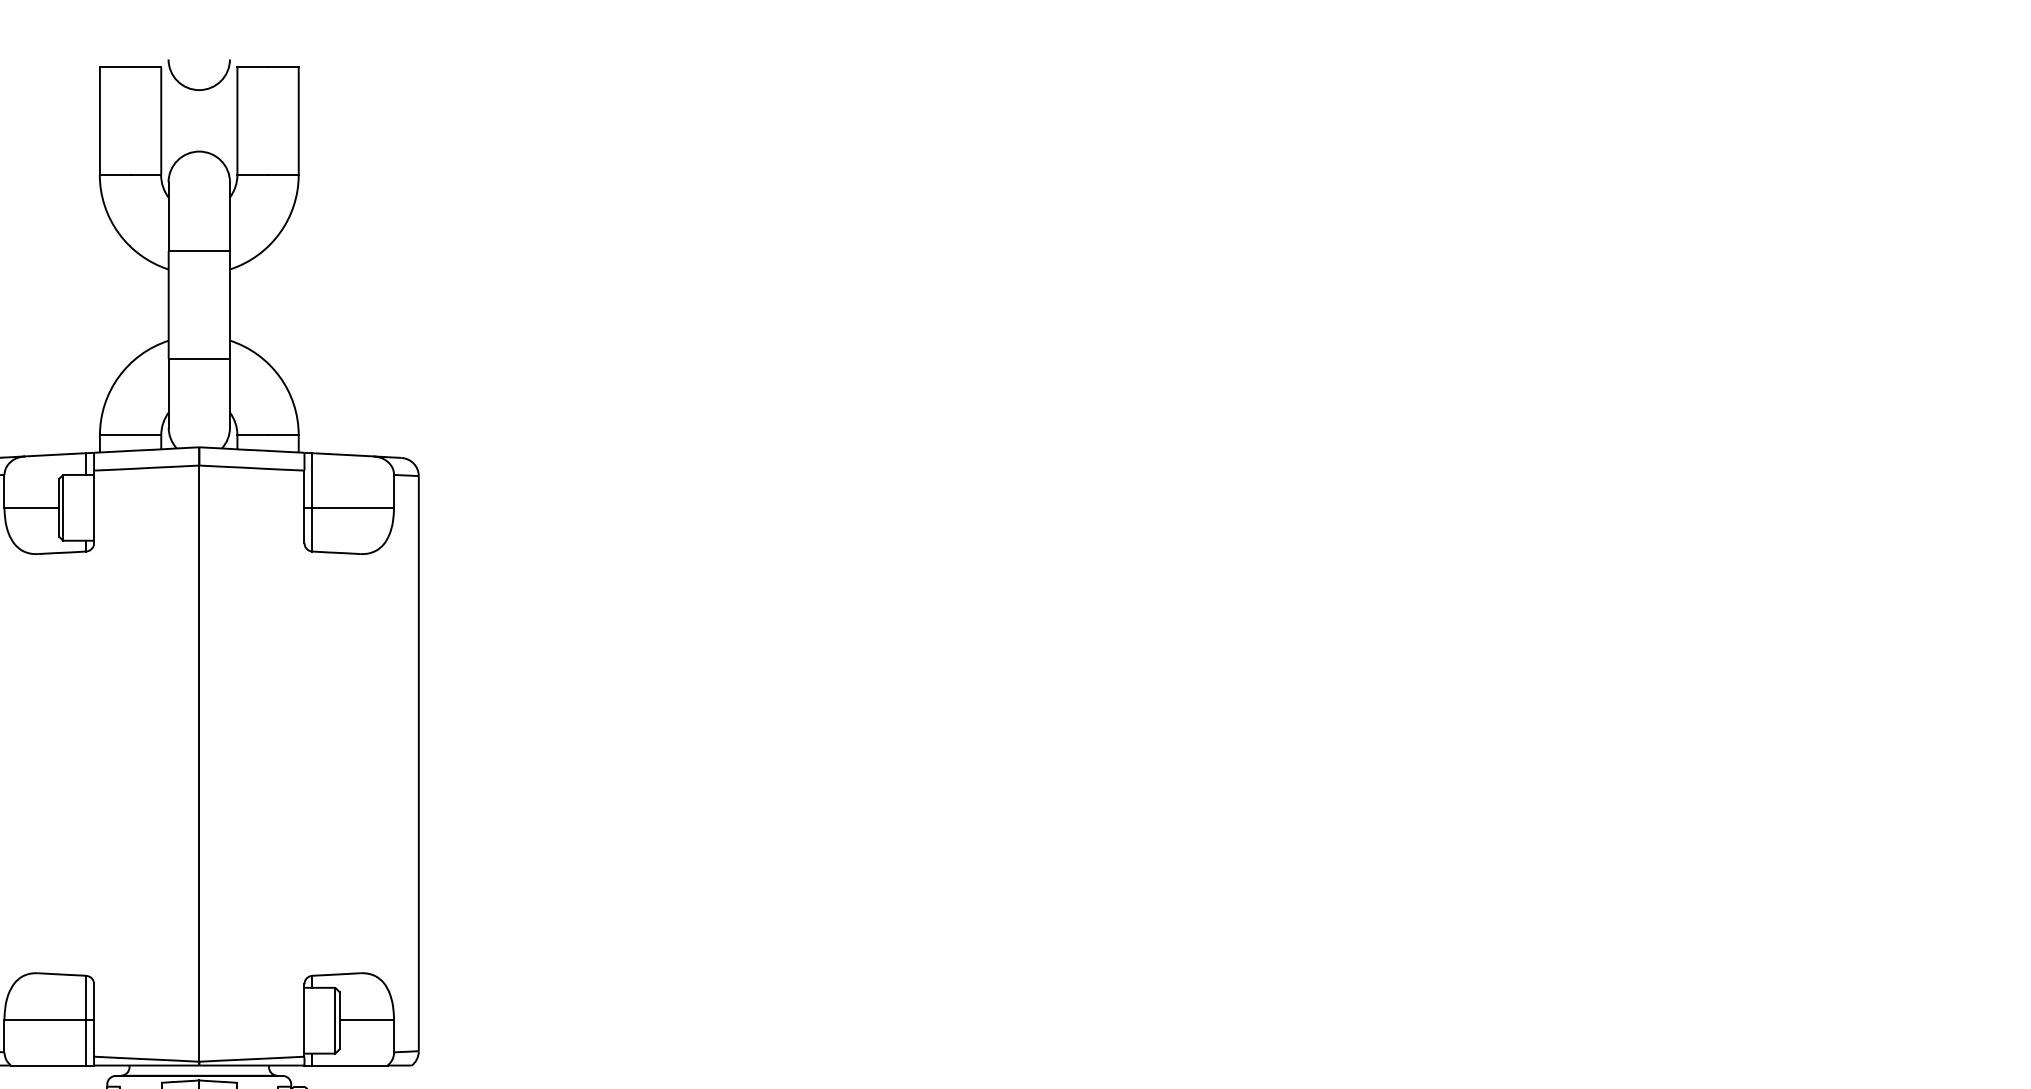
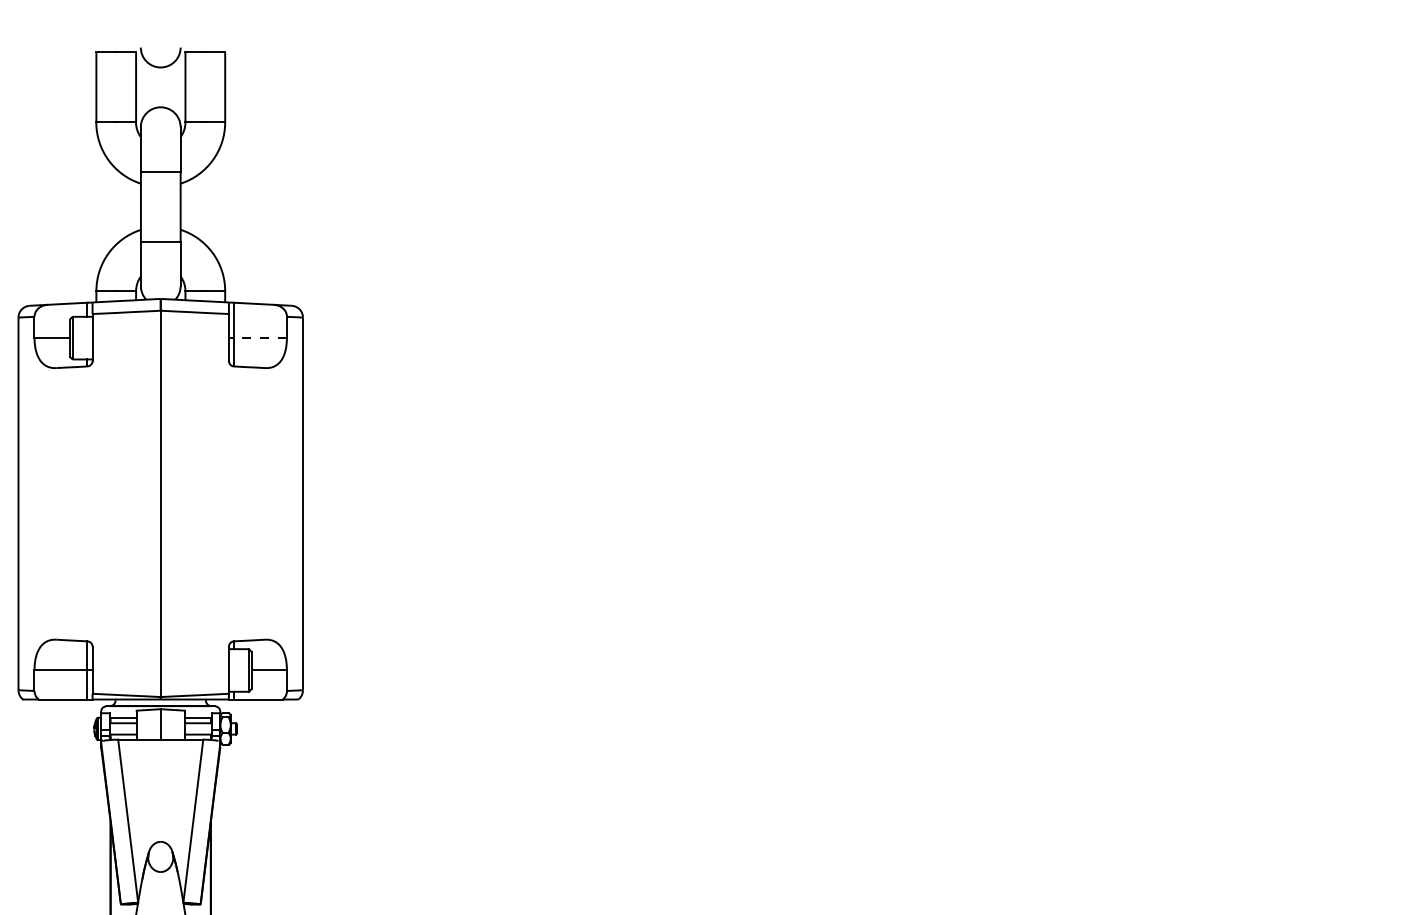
line: (353, 508) -> (260, 338), solid -> dashed

